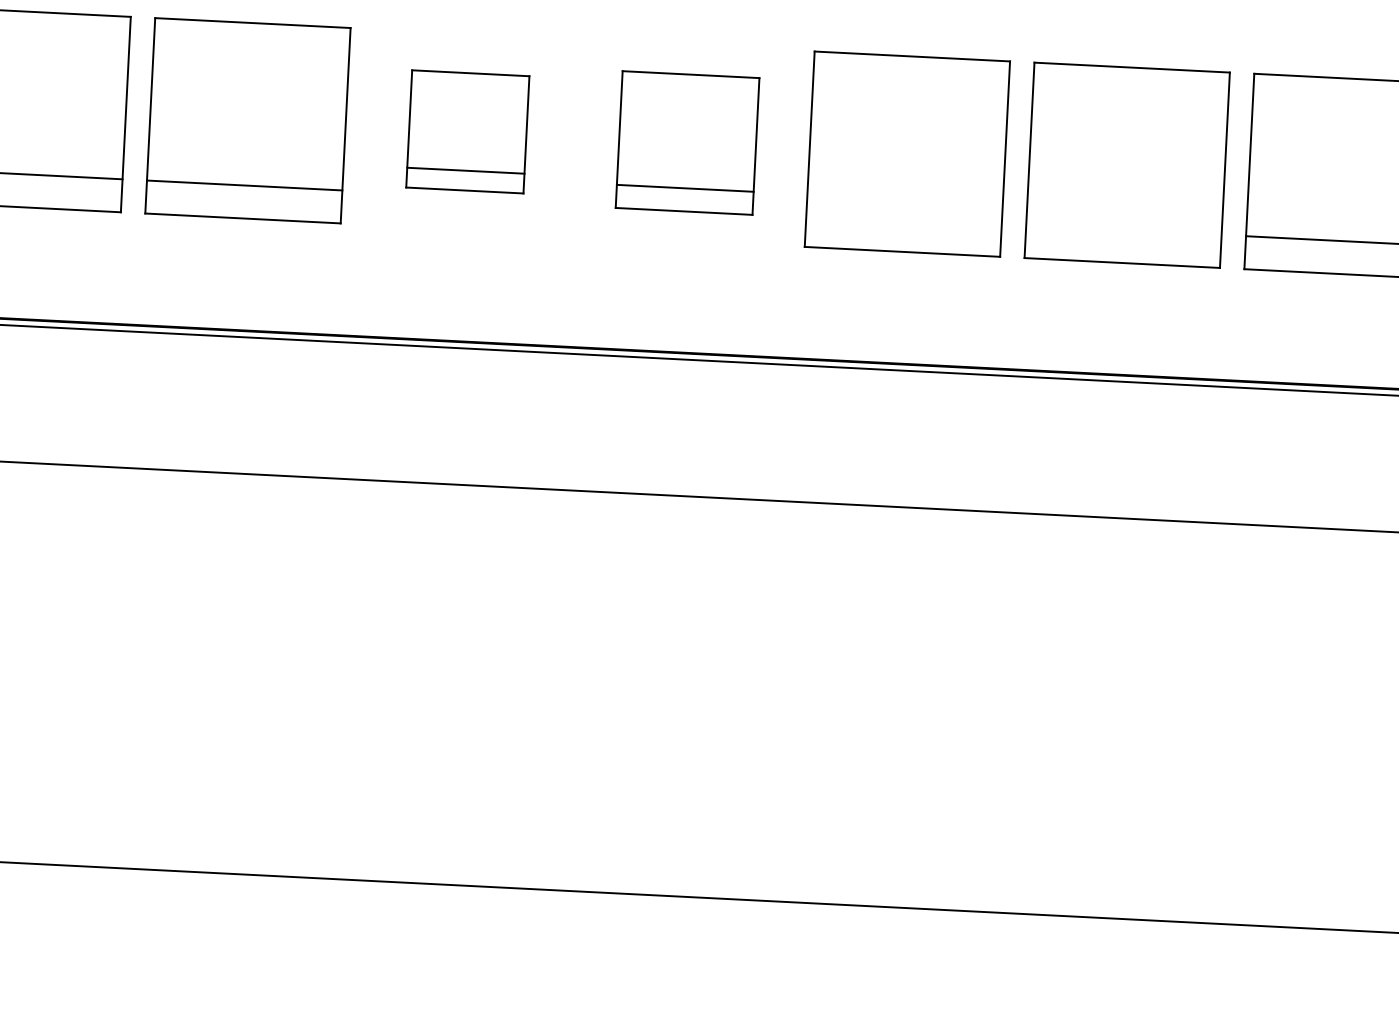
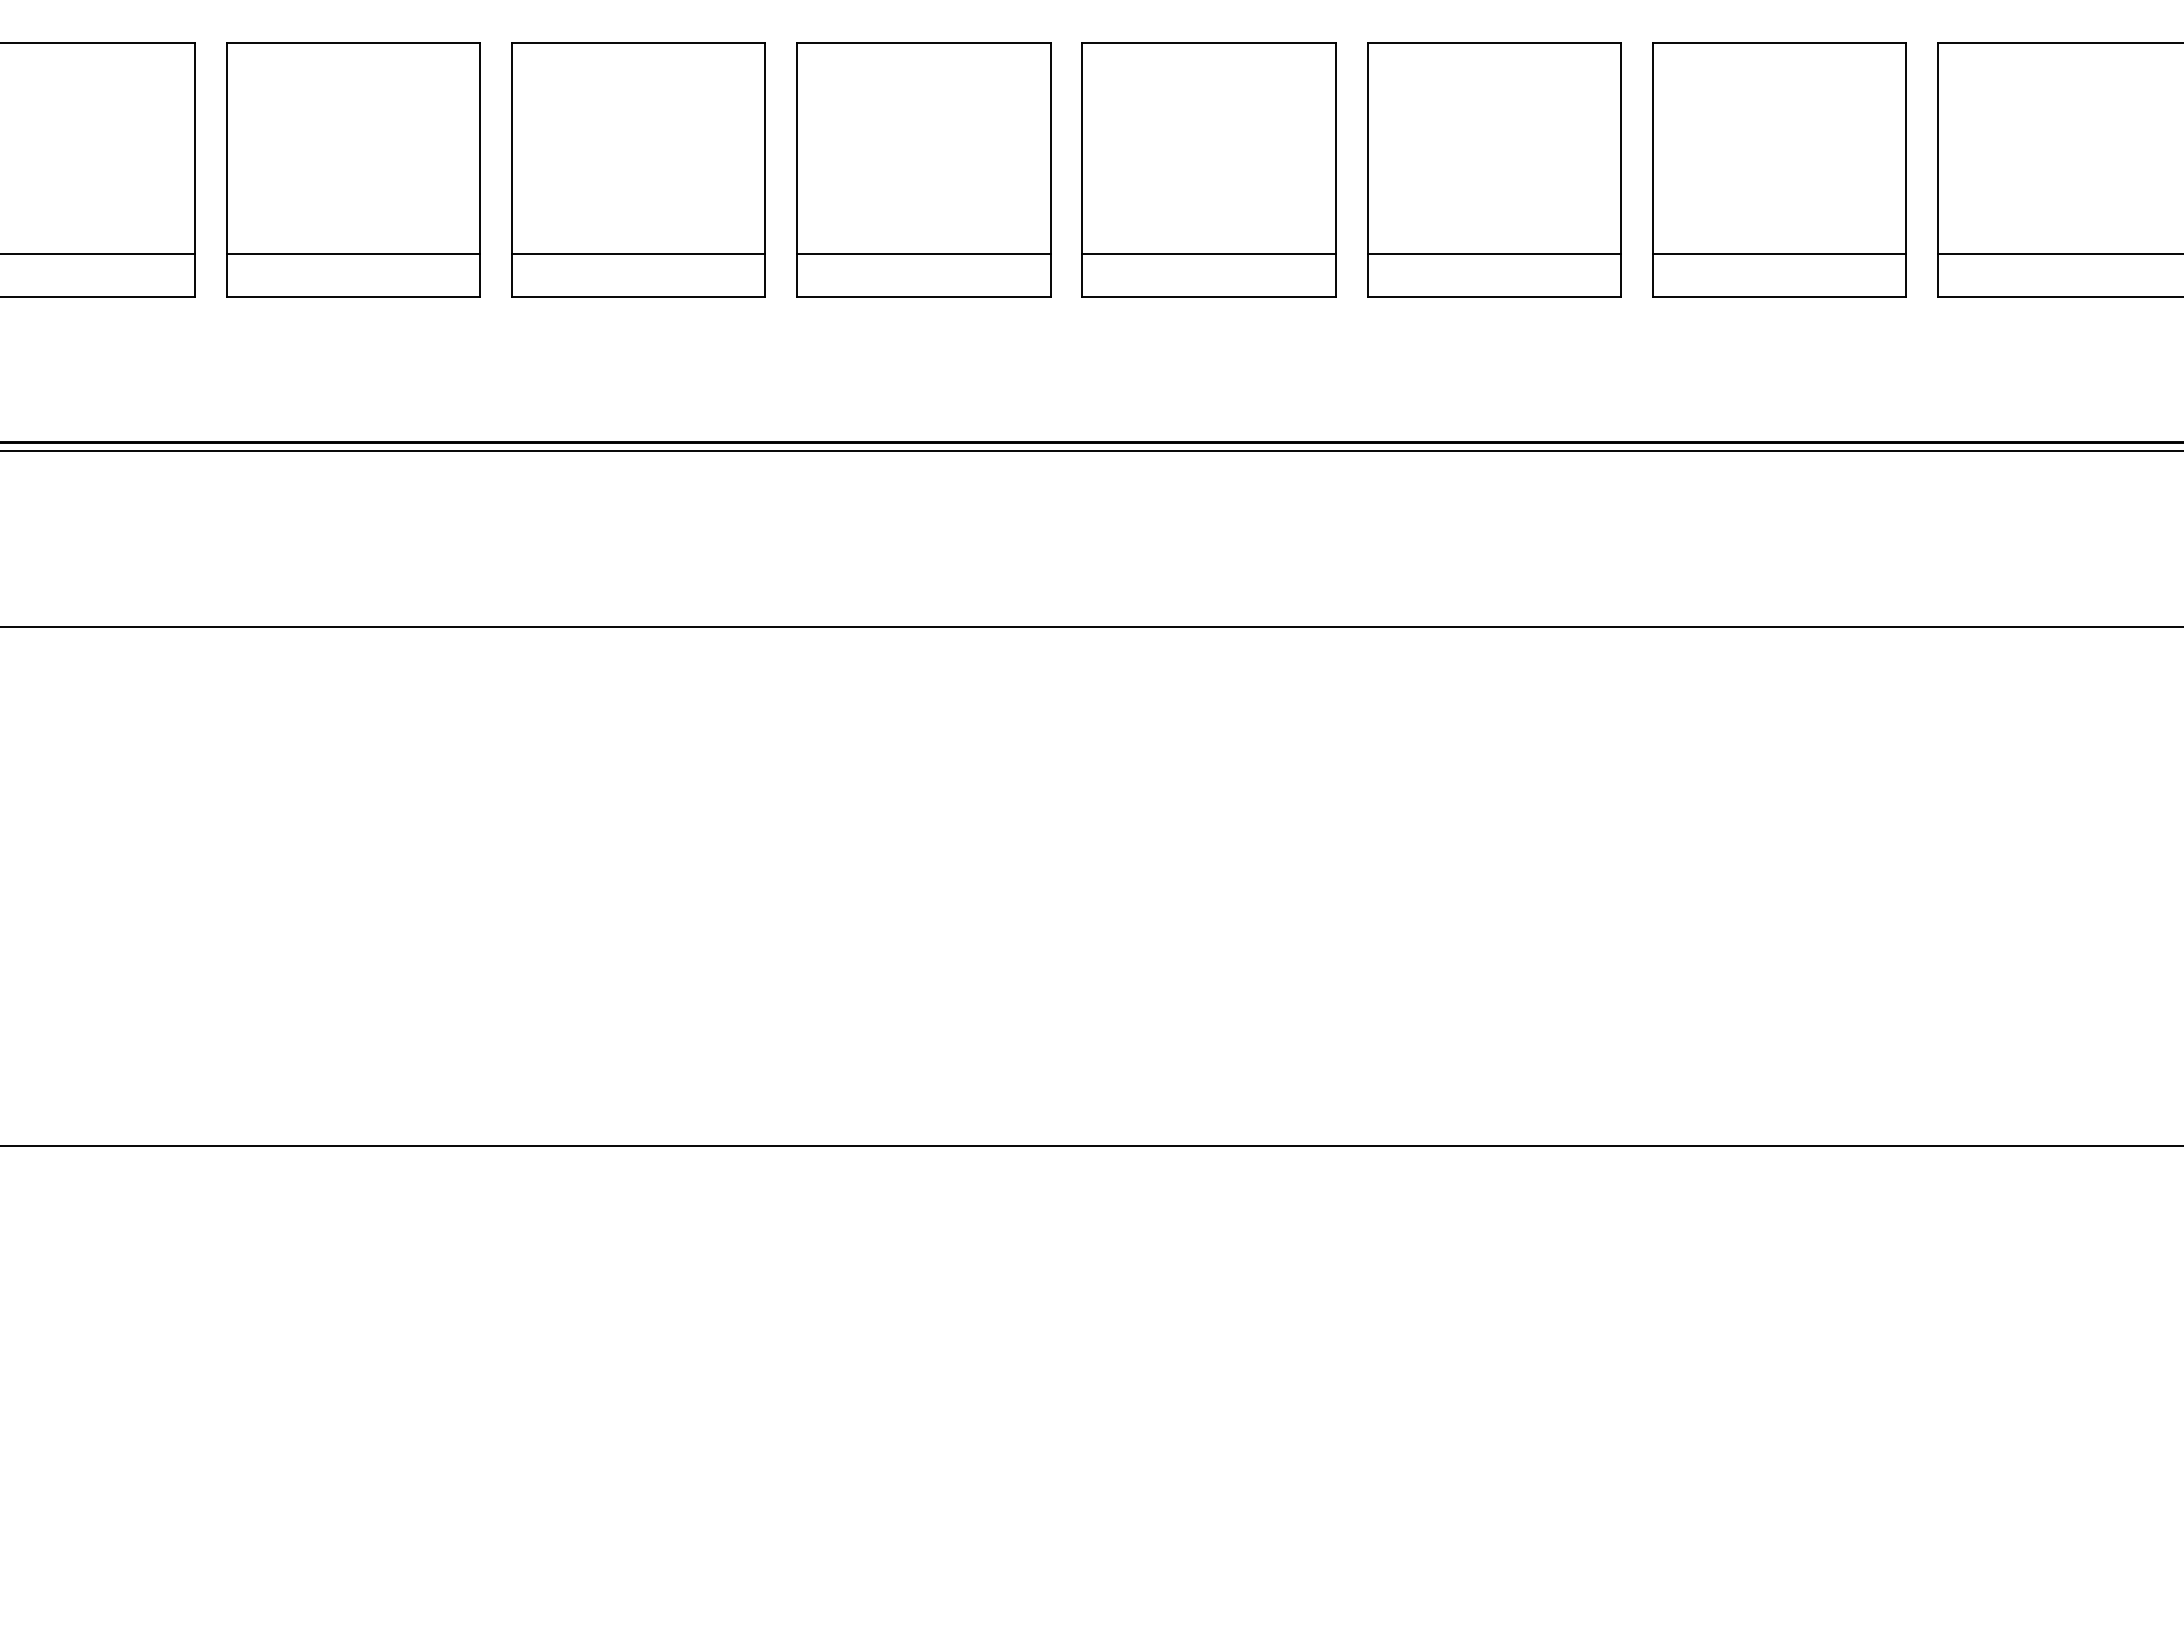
part: (467, 131) -> (923, 169), size x1.67
part: (687, 142) -> (1208, 169), size x1.43
line: (904, 219) -> (1494, 254), added
line: (1123, 230) -> (1779, 254), added

